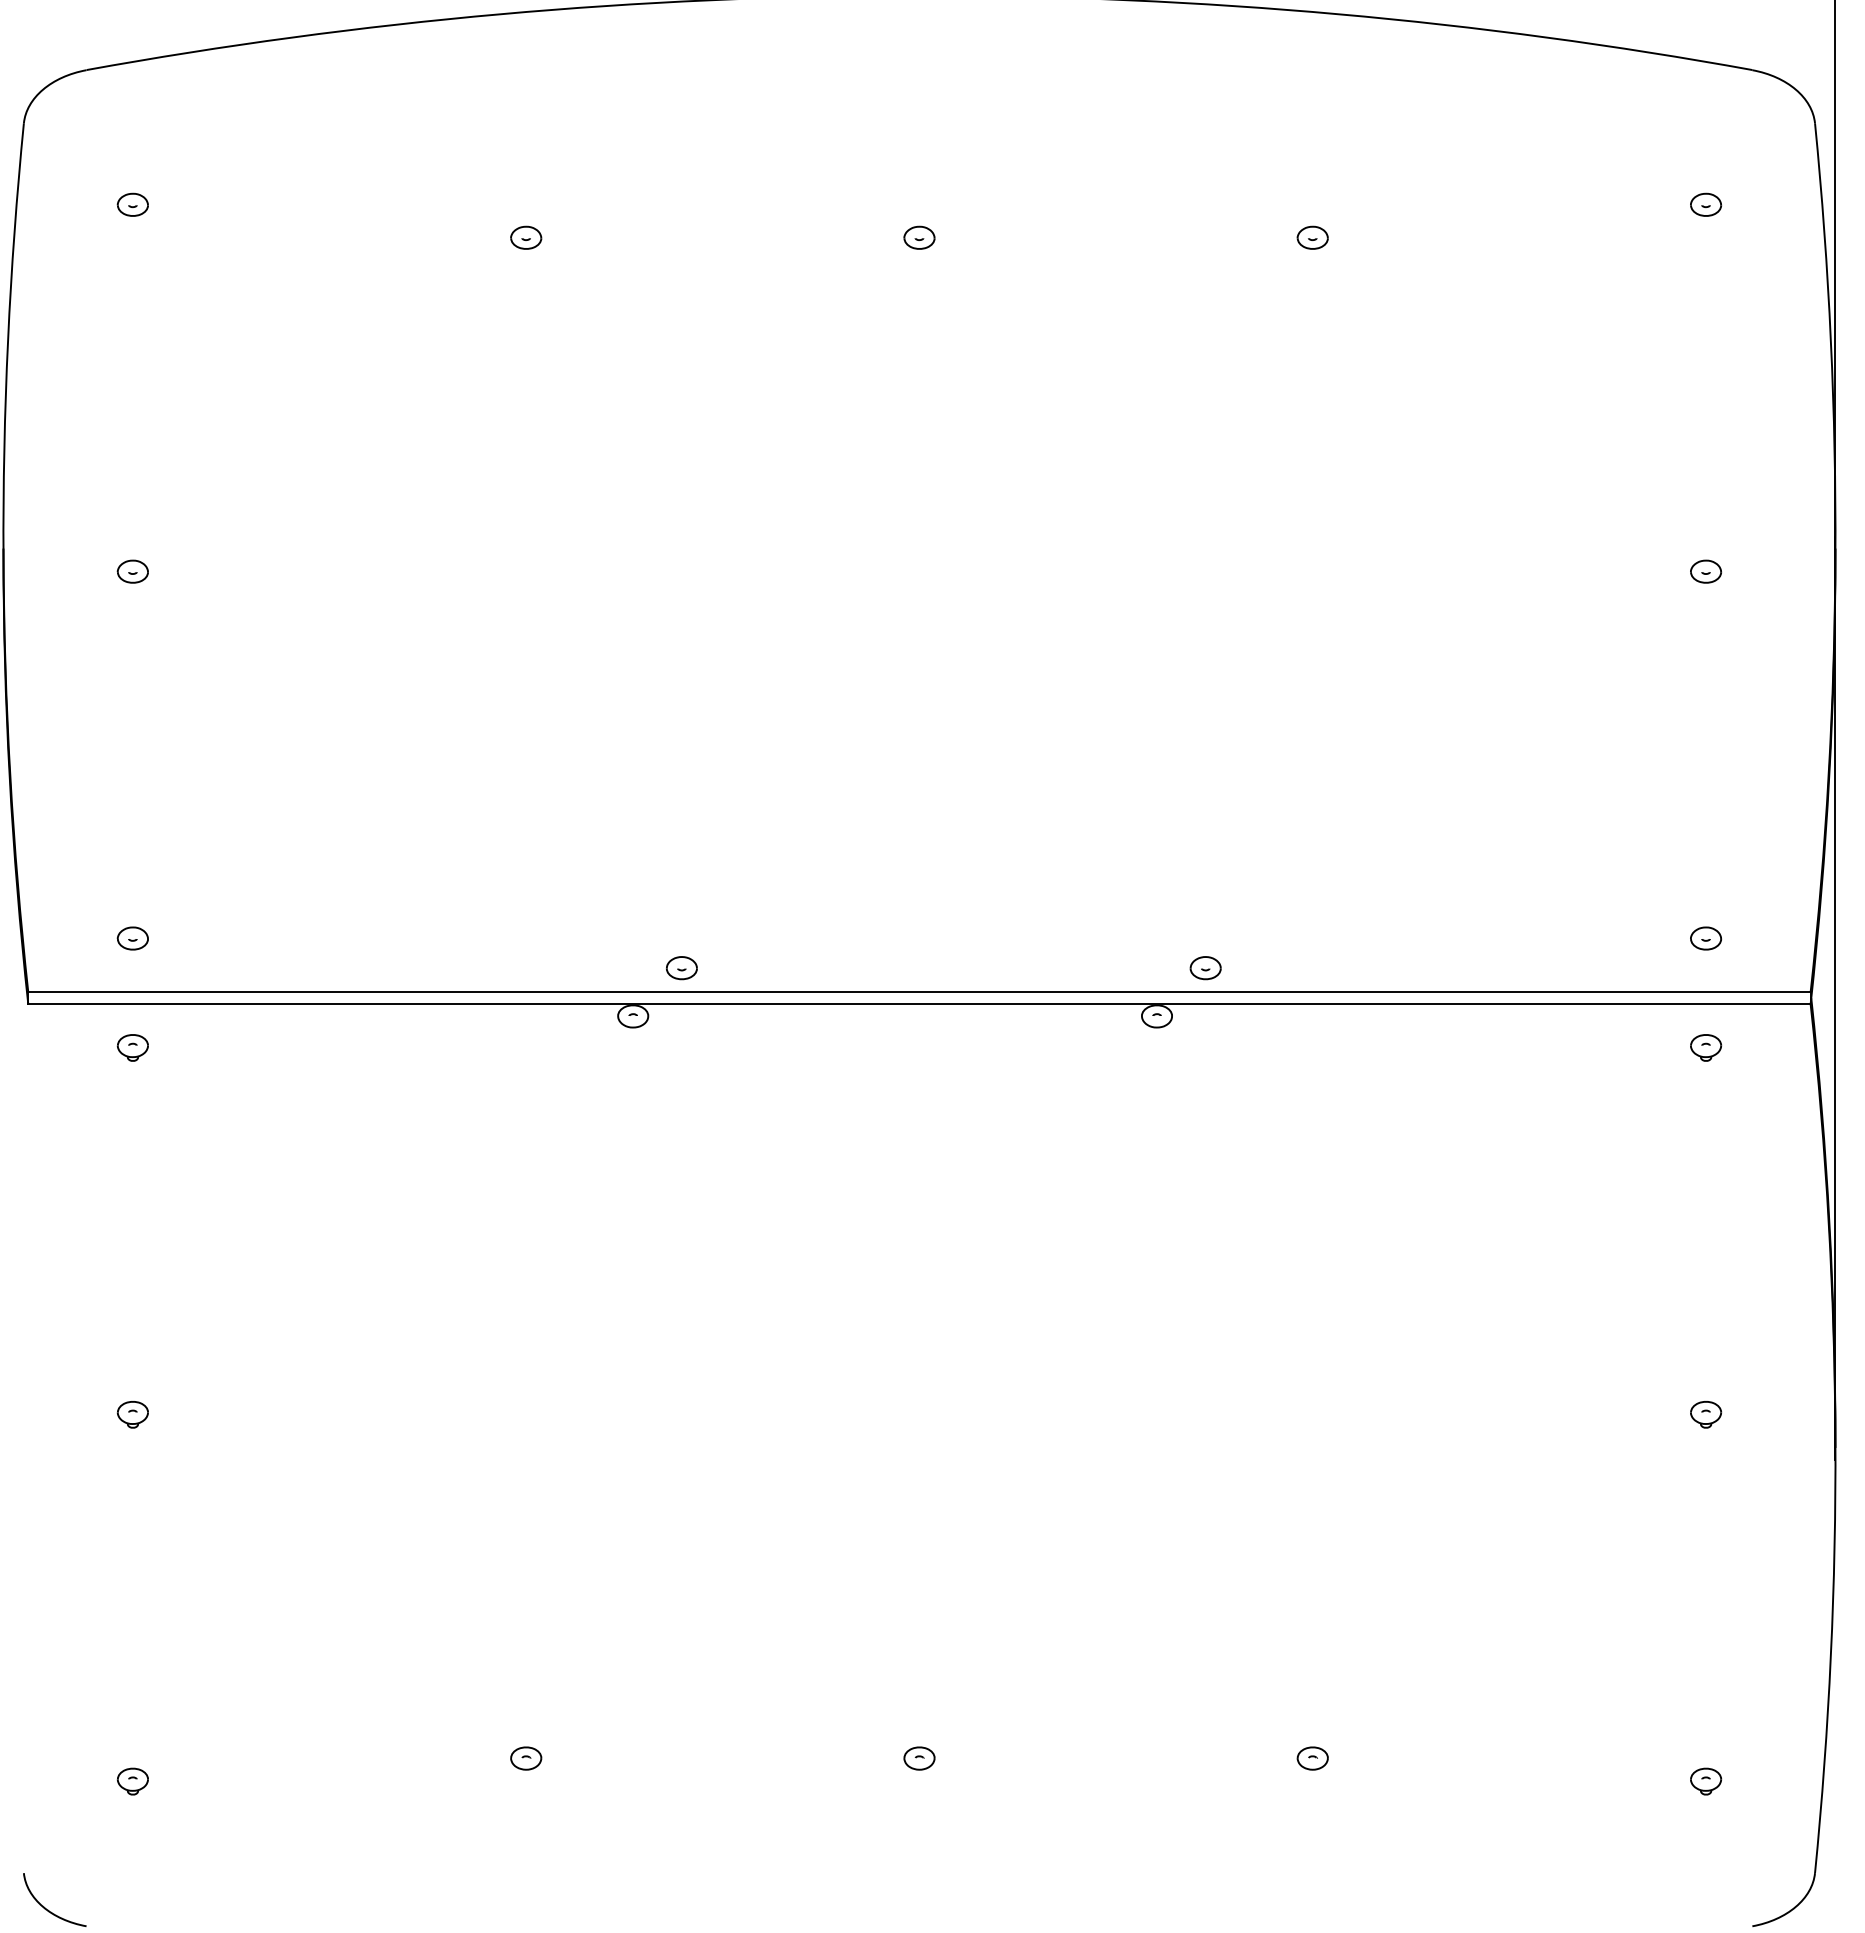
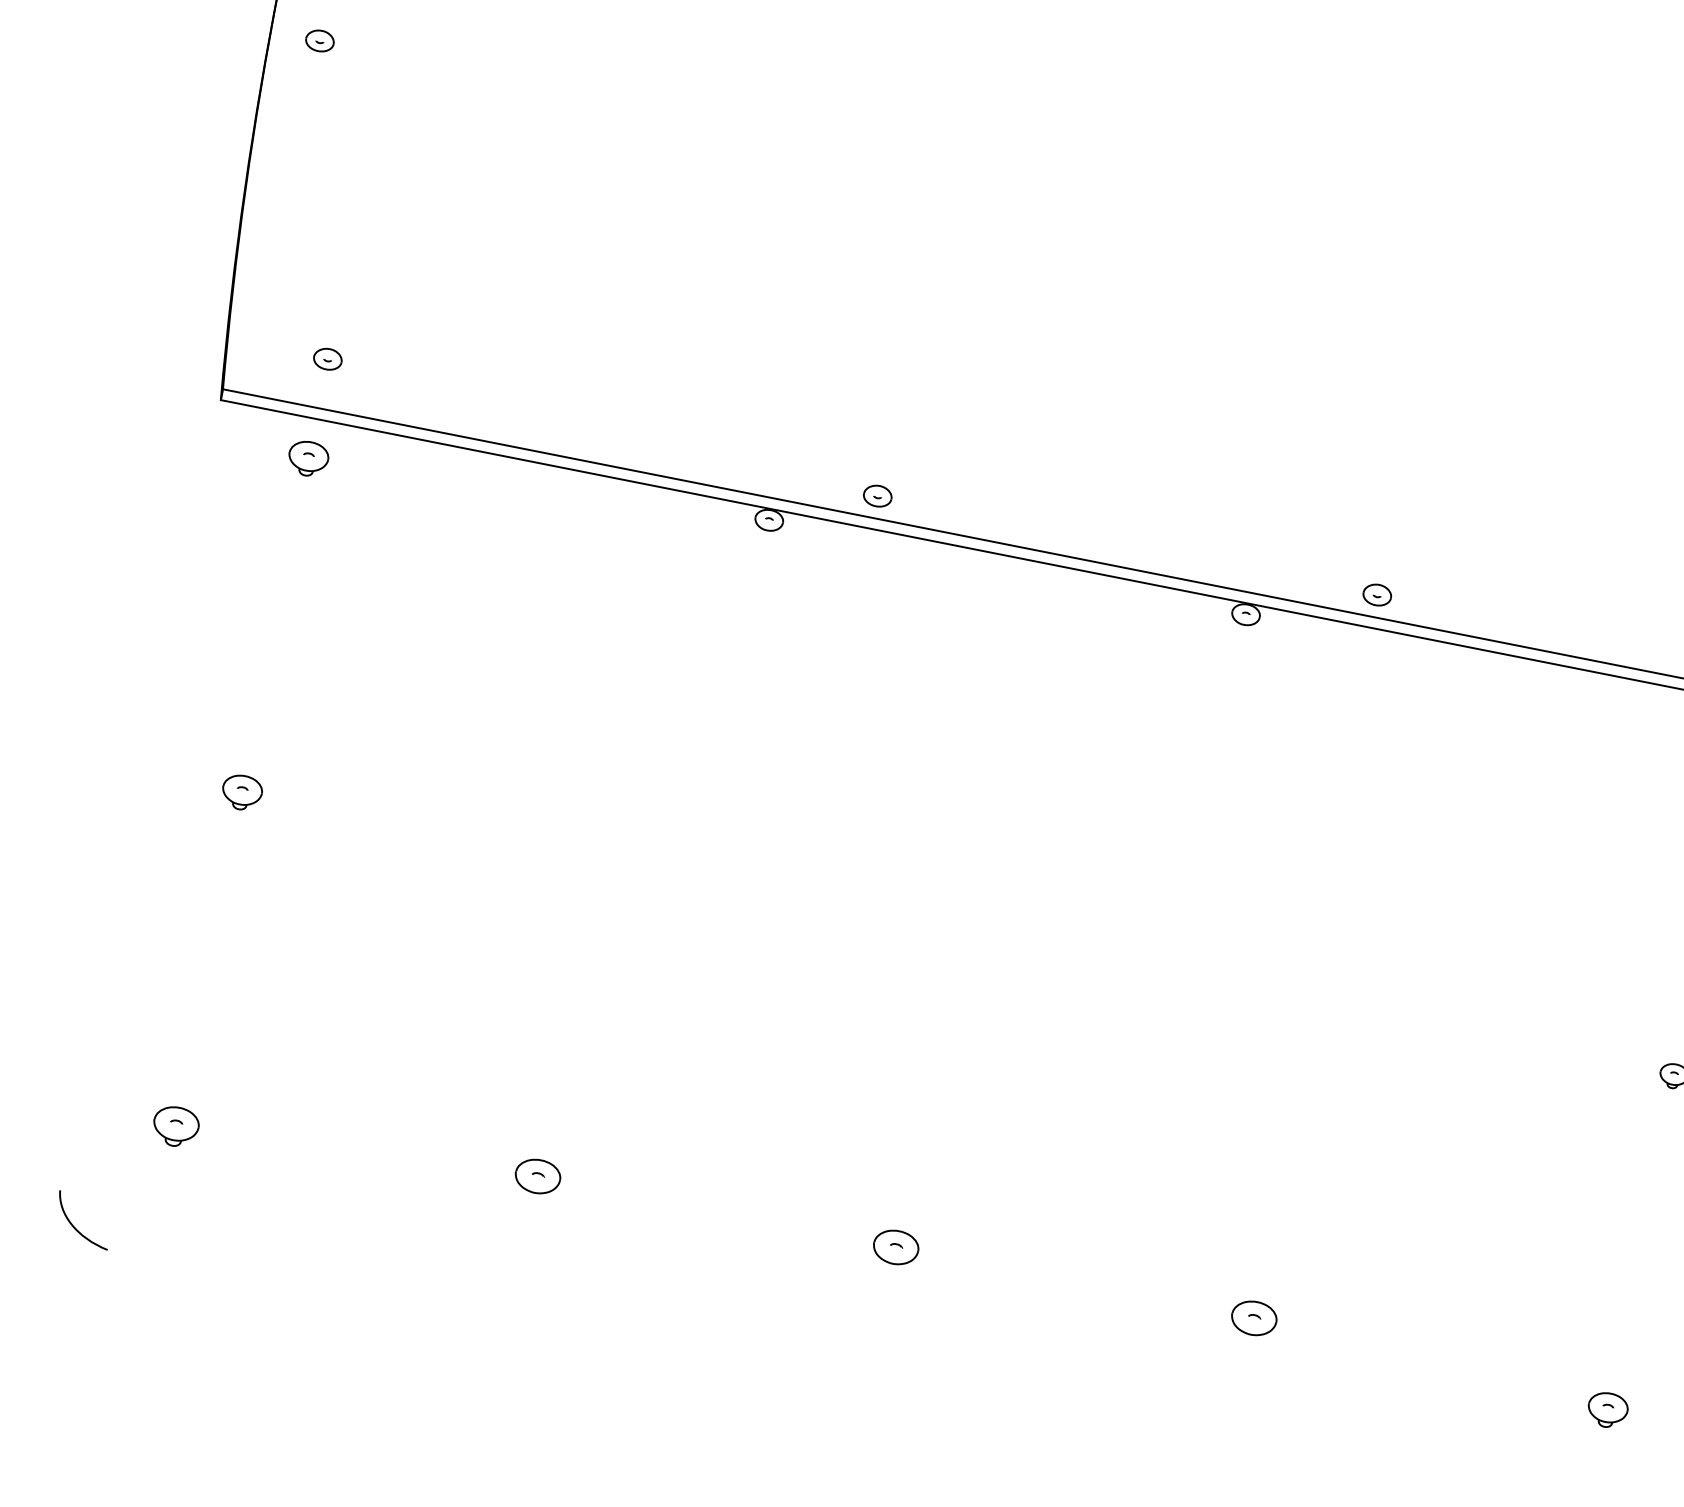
part: (132, 571) -> (319, 40), moved
part: (681, 968) -> (877, 496), moved
part: (1205, 968) -> (1377, 595), moved
part: (132, 1047) -> (307, 458), size x1.4
part: (132, 1414) -> (241, 792), size x1.4
part: (526, 1758) -> (538, 1176), size x1.6
part: (919, 1758) -> (896, 1247), size x1.6
part: (1312, 1758) -> (1253, 1318), size x1.6
part: (132, 1781) -> (175, 1126), size x1.6
part: (1706, 1781) -> (1608, 1410), size x1.4

